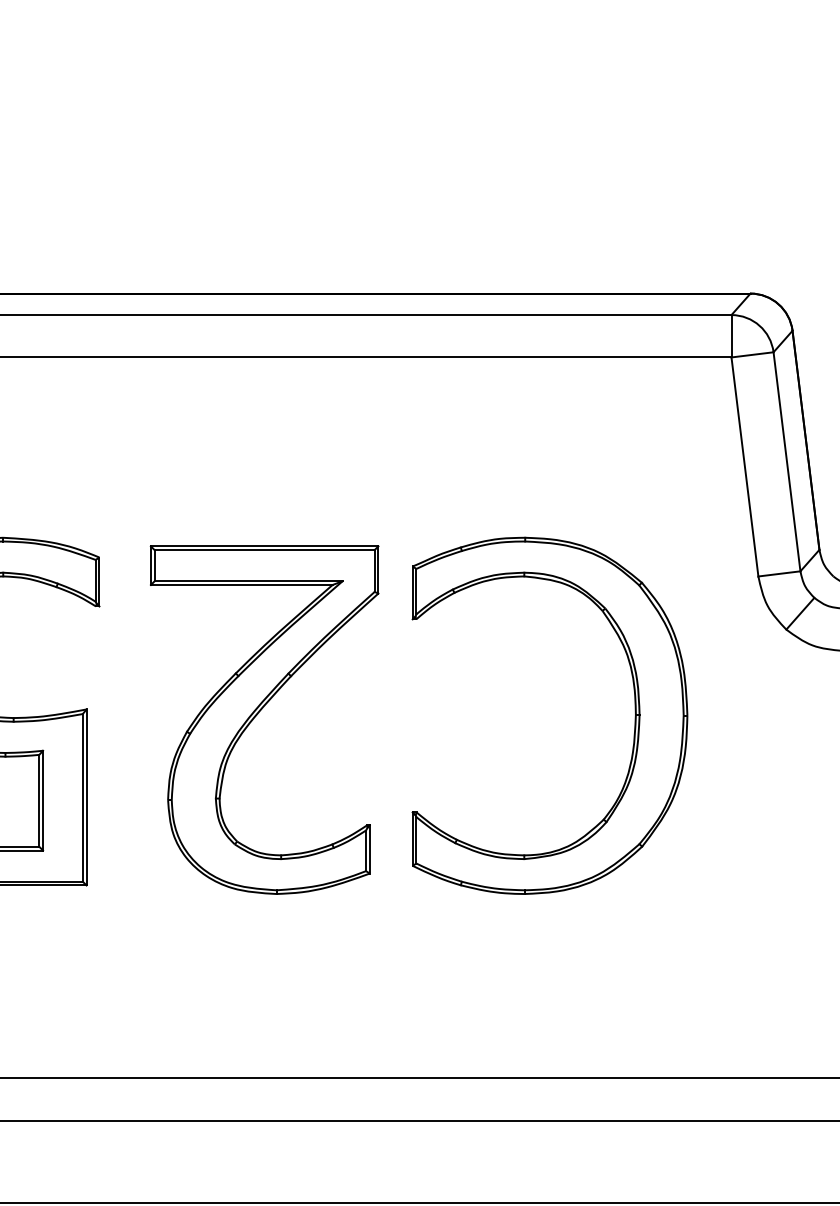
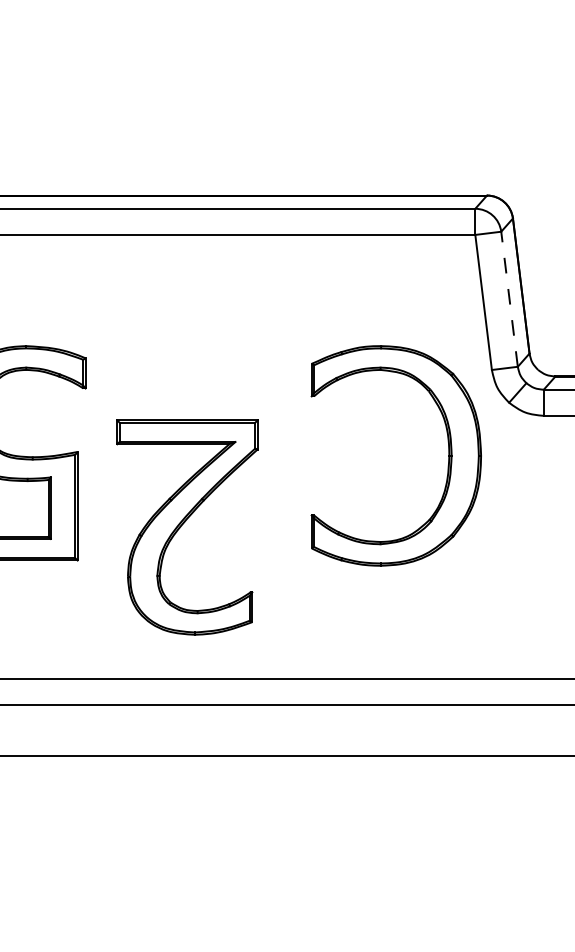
line: (786, 460) -> (509, 298), solid -> dashed
part: (264, 720) -> (187, 527), moved
part: (632, 731) -> (447, 465), moved

